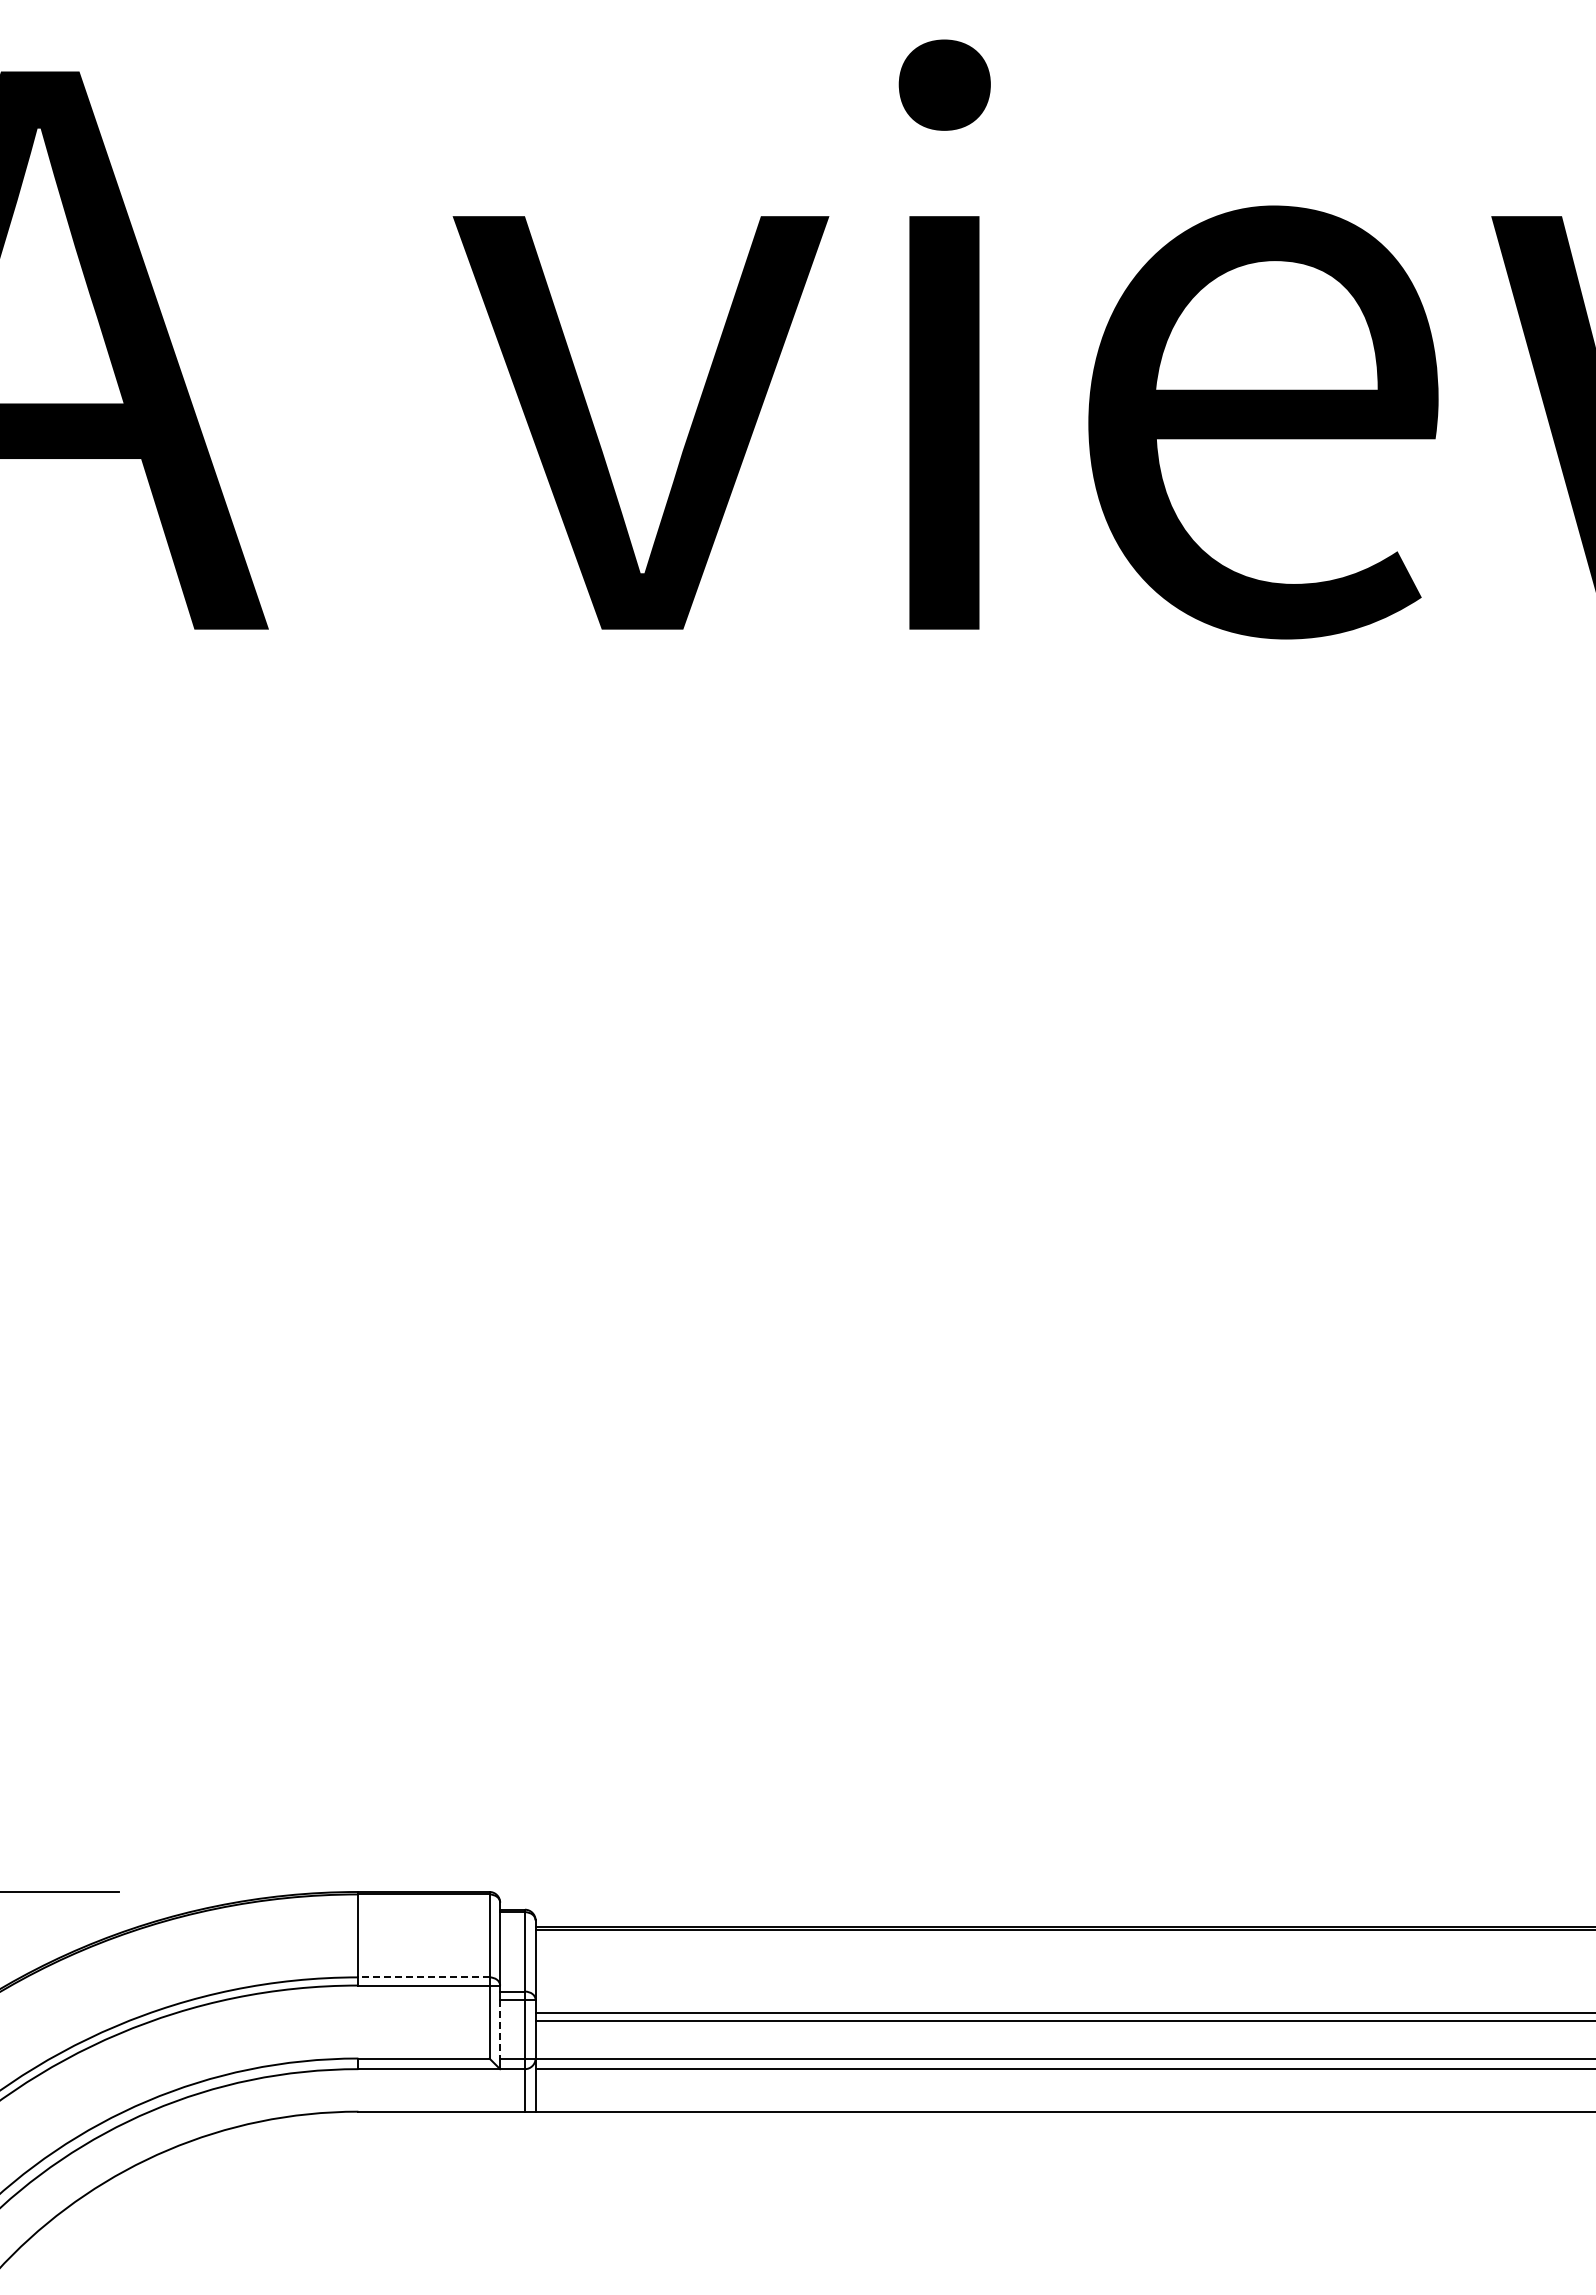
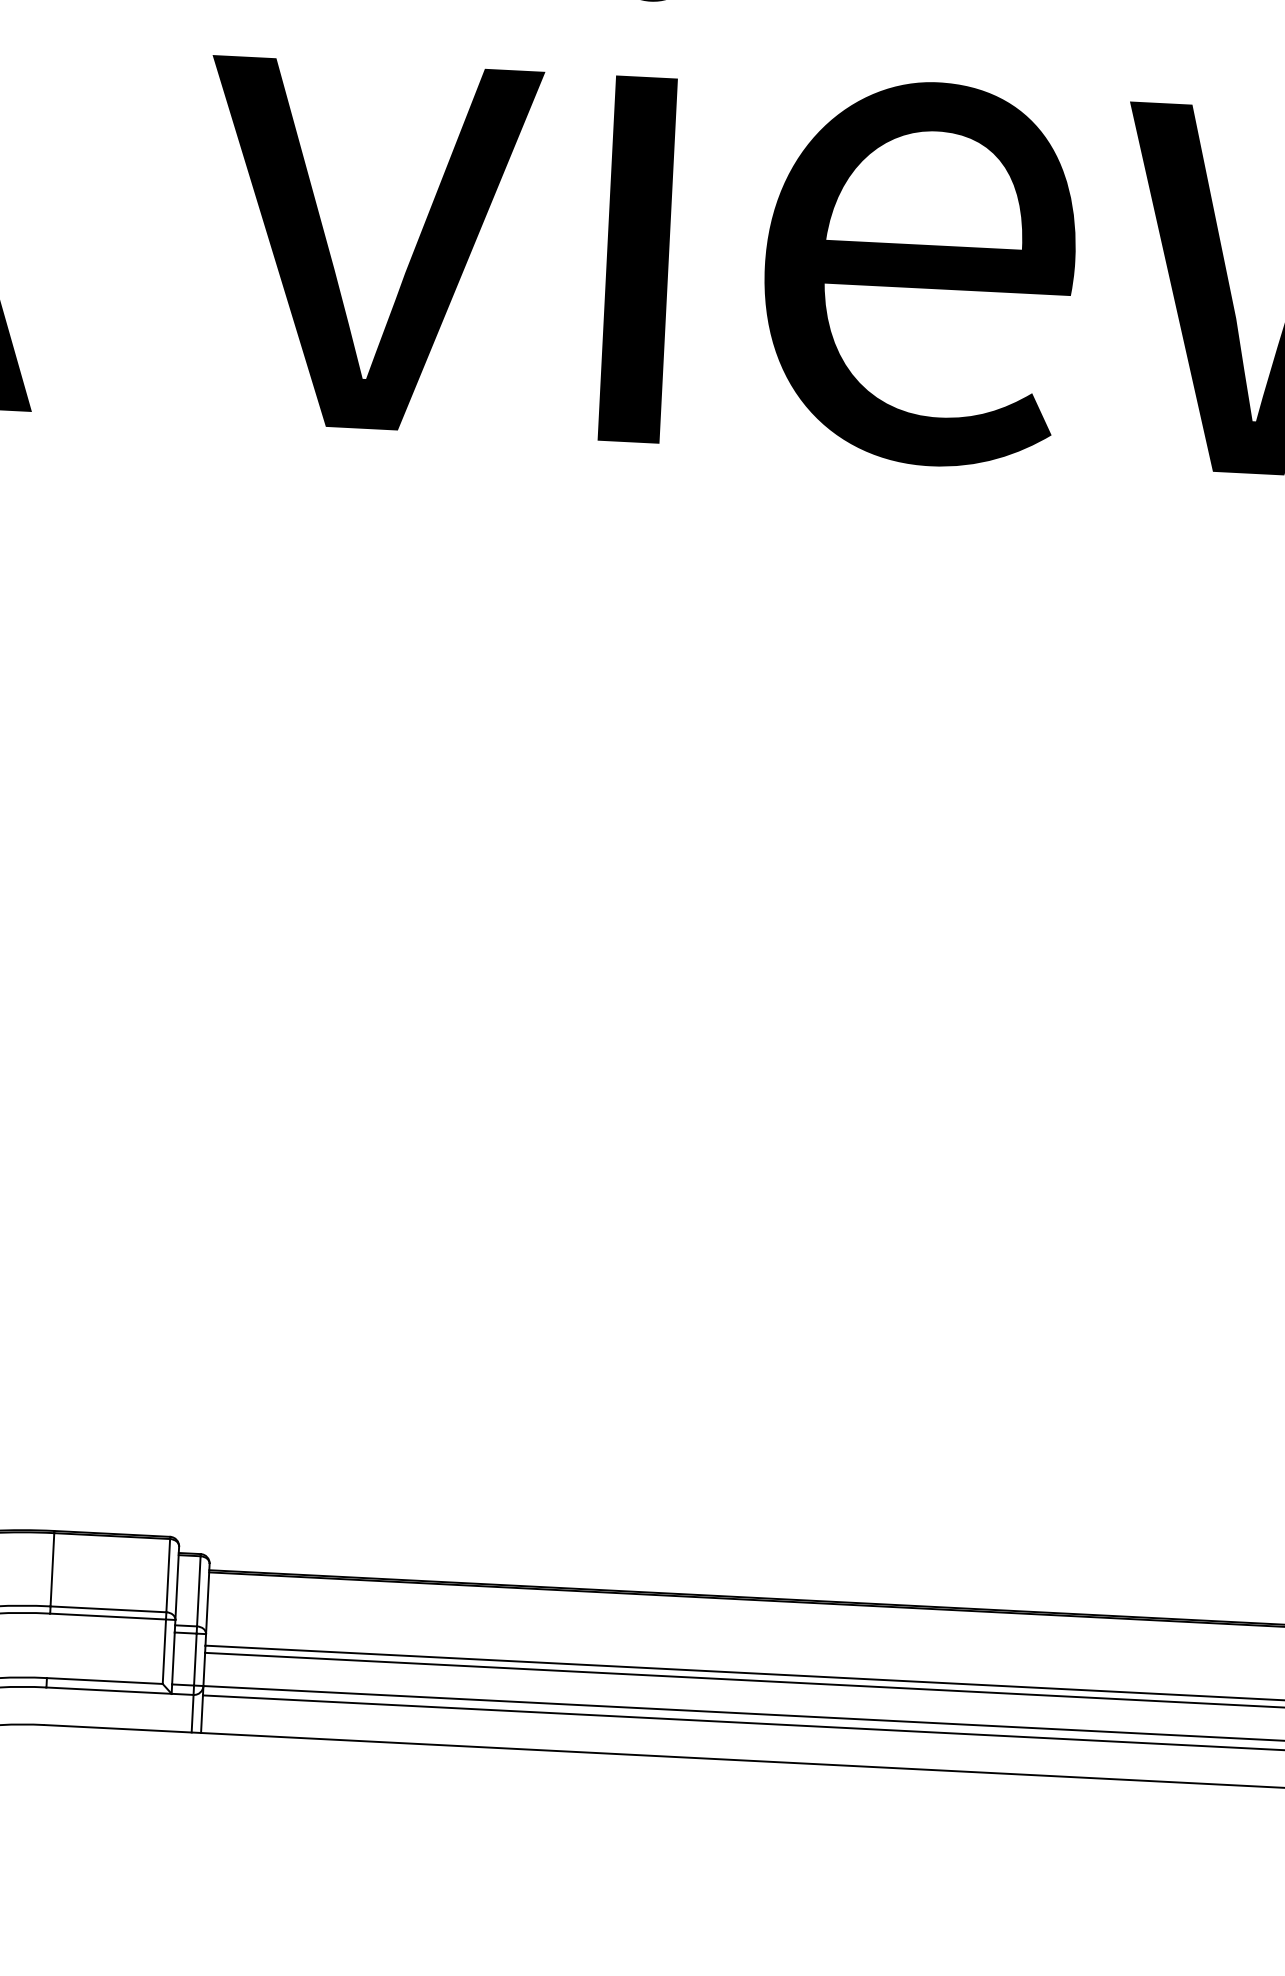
line: (423, 1977) -> (108, 1609), dashed -> solid
line: (500, 2029) -> (173, 1658), dashed -> solid

